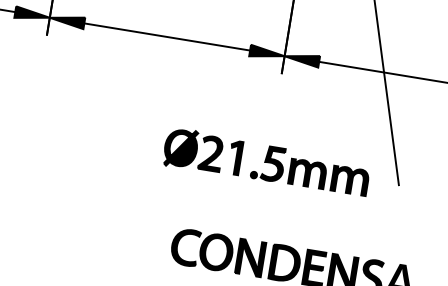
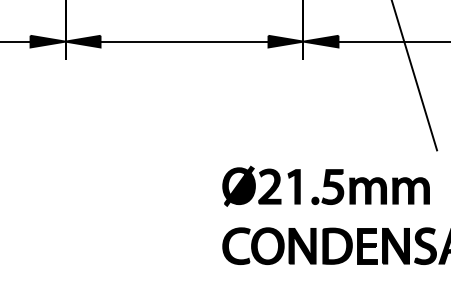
part: (266, 161) -> (325, 185), moved

